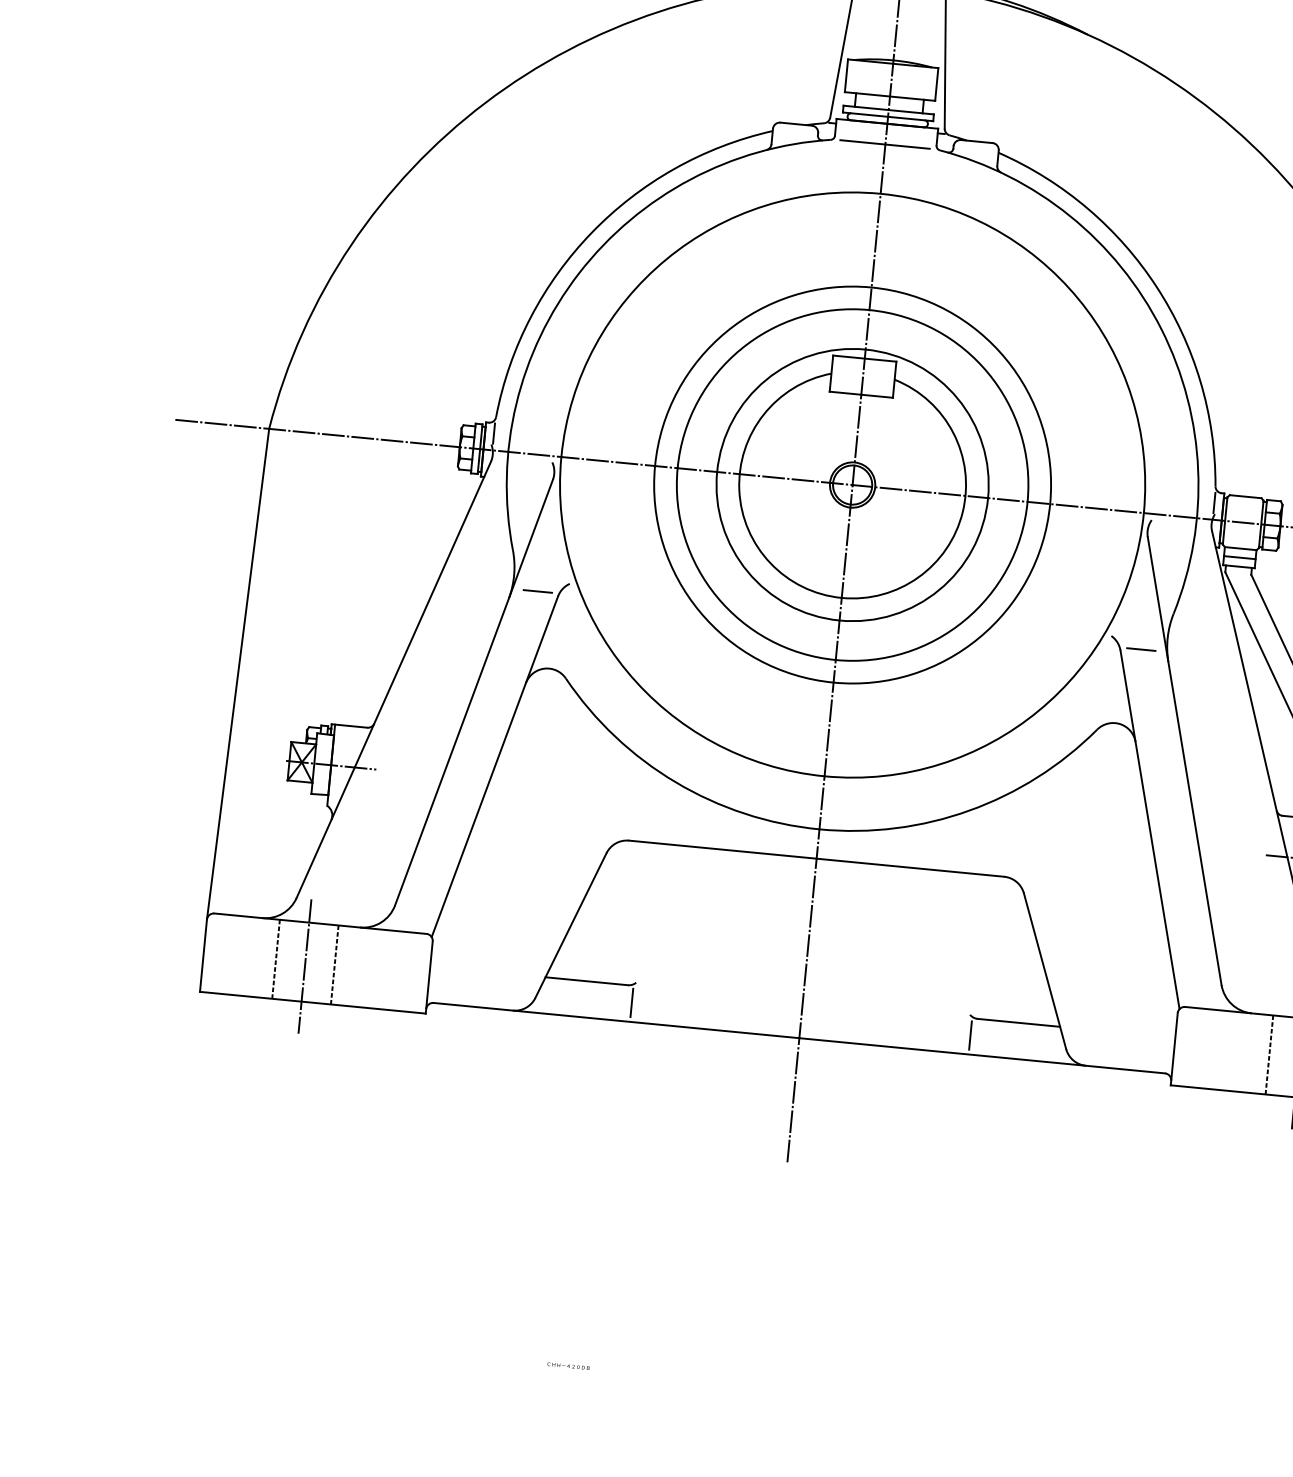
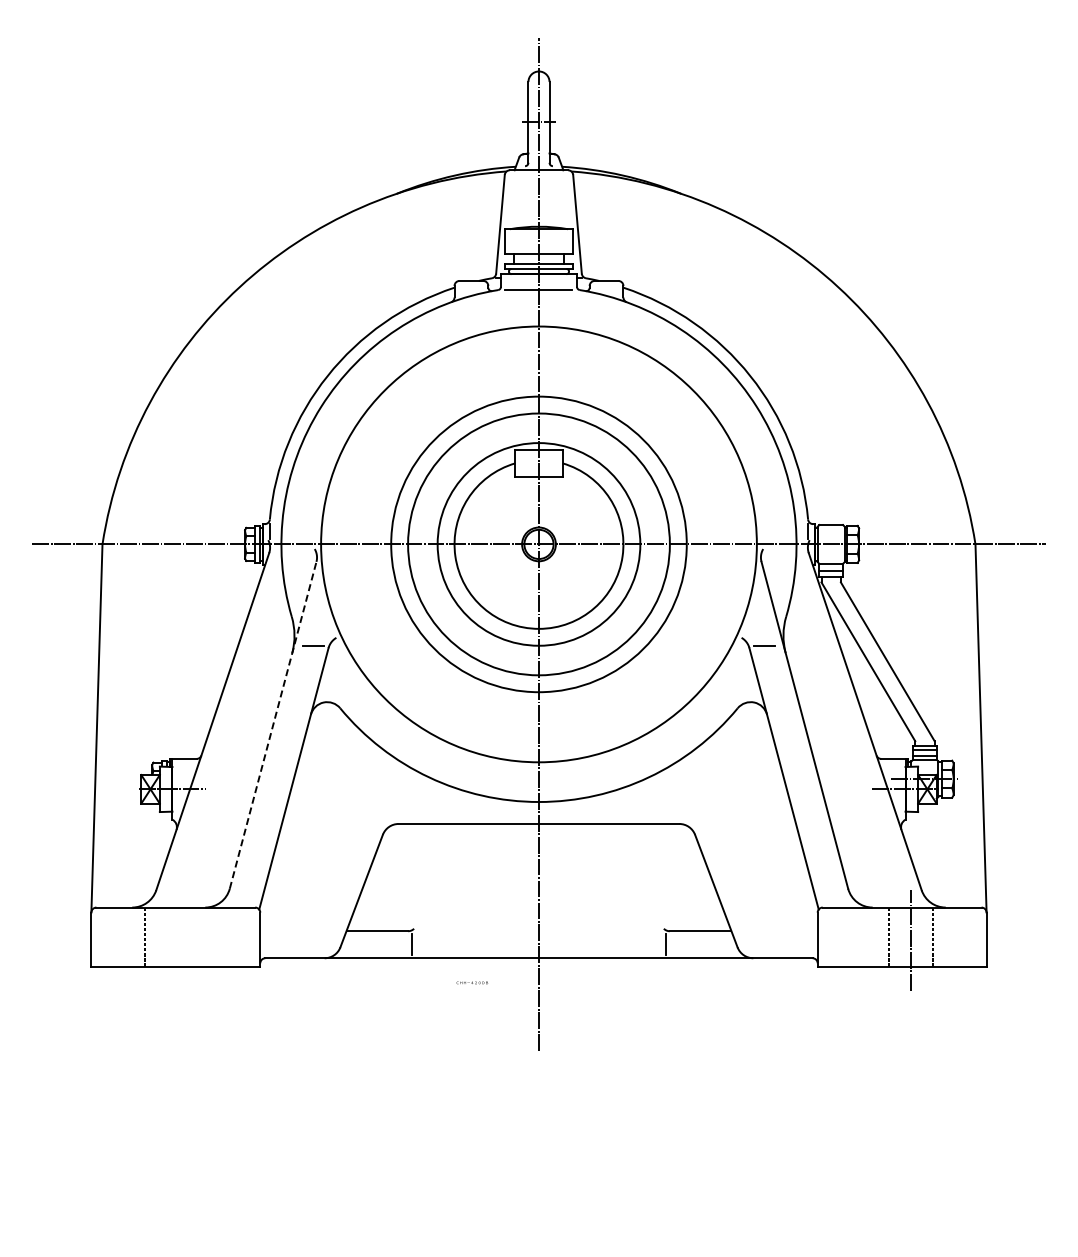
line: (474, 691) -> (273, 724), solid -> dashed
line: (335, 964) -> (189, 936), removed
line: (305, 966) -> (167, 940), removed
text: (567, 1365) -> (471, 982), moved

